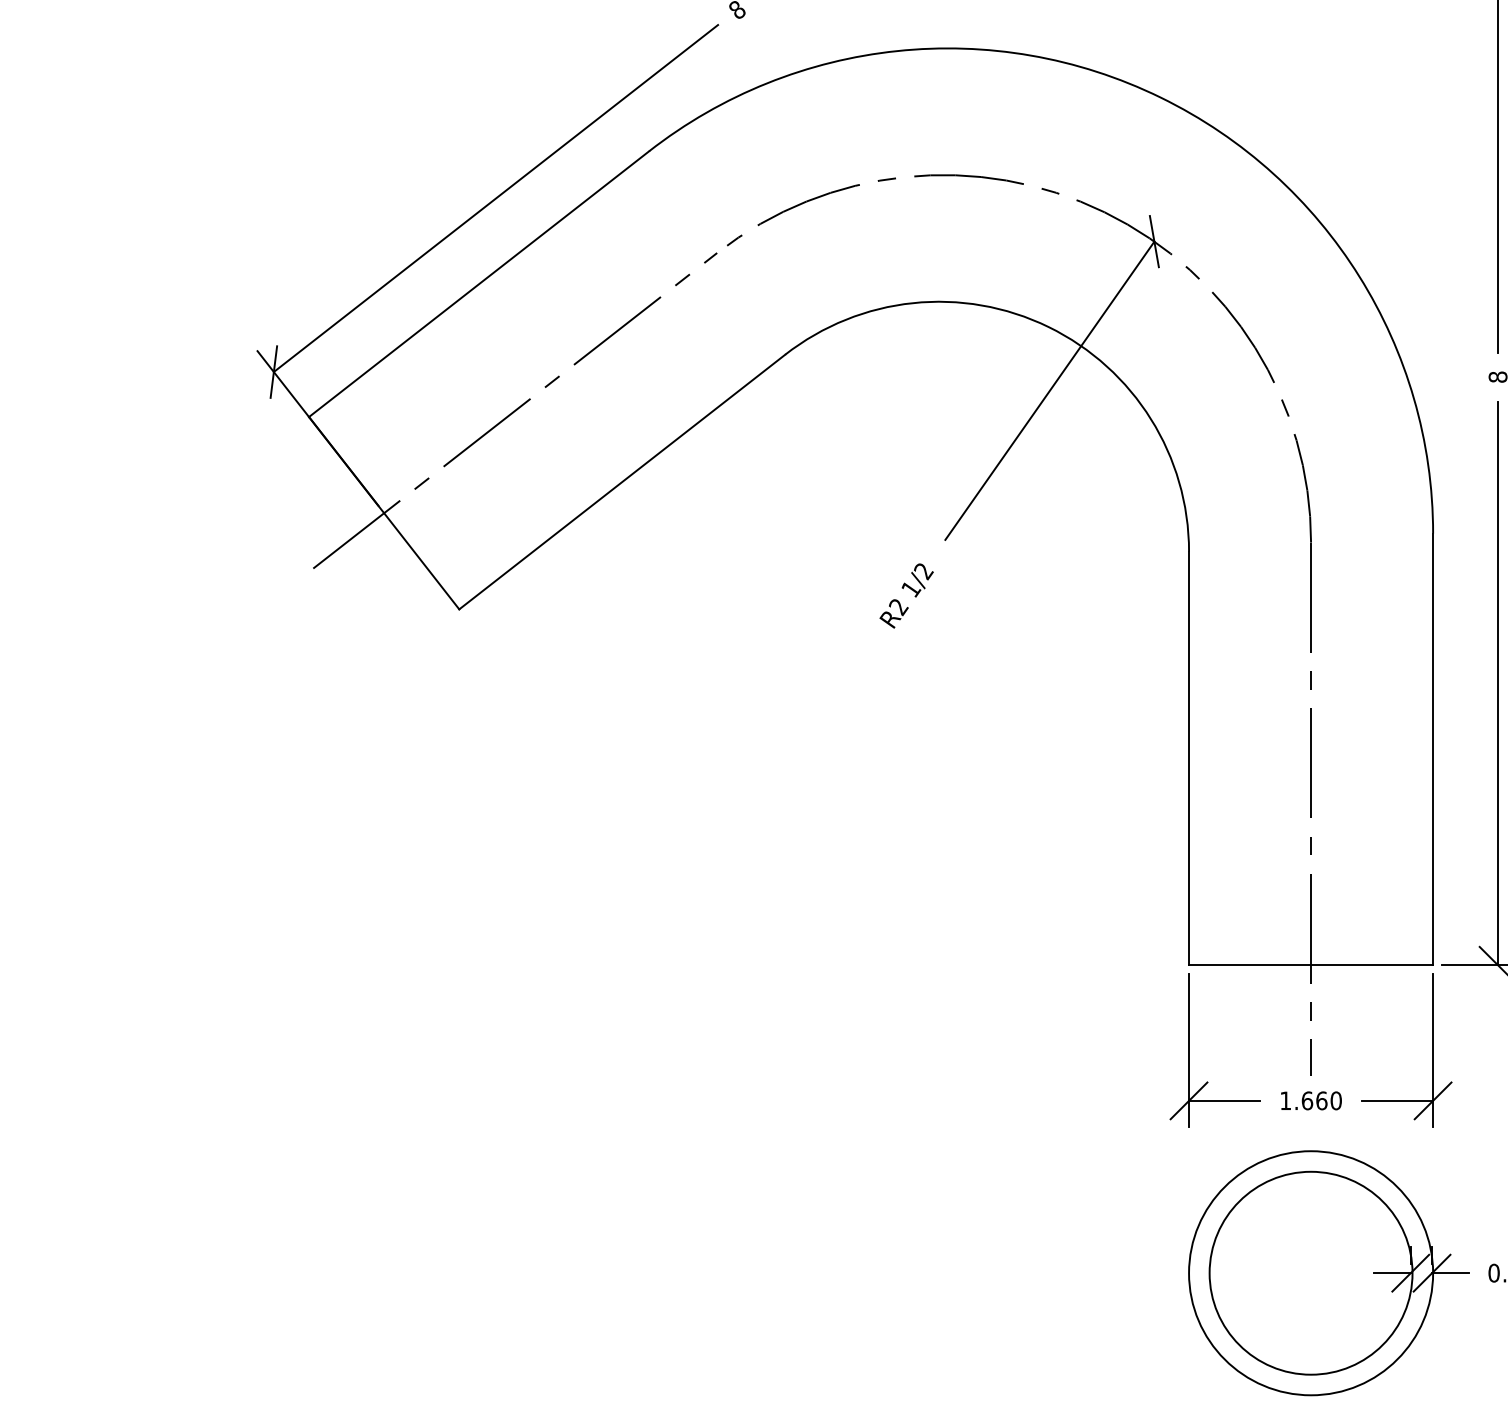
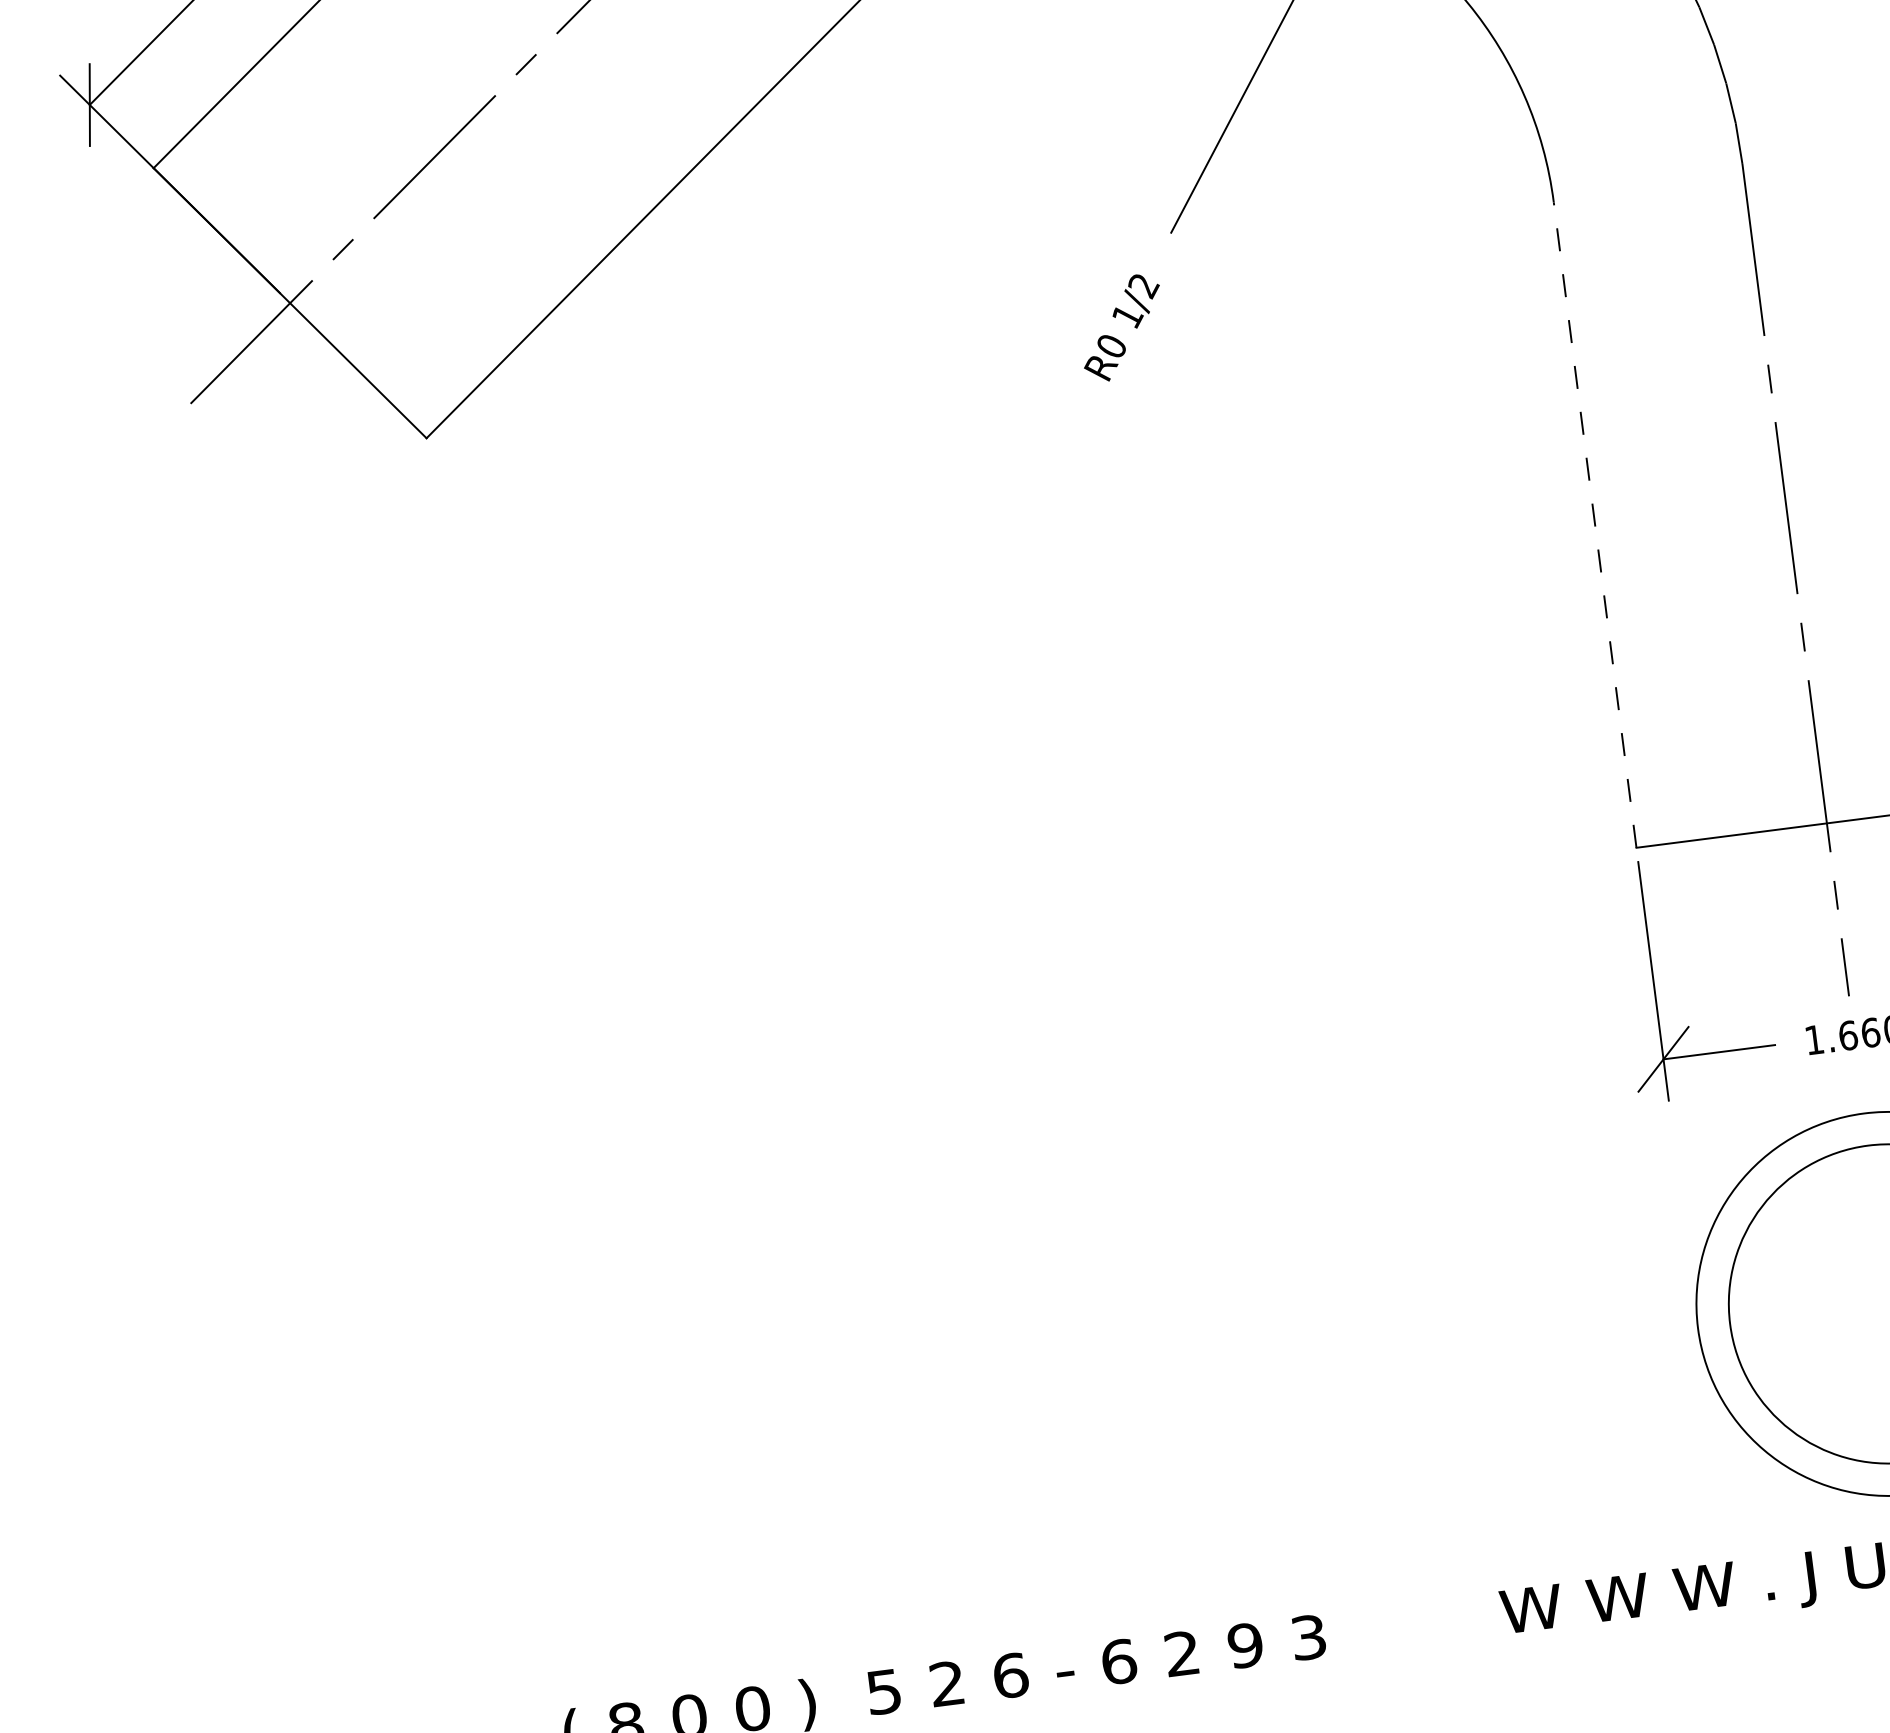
text: (898, 607) -> (1111, 347), R2 -> R0
line: (1189, 758) -> (1595, 524), solid -> dashed

